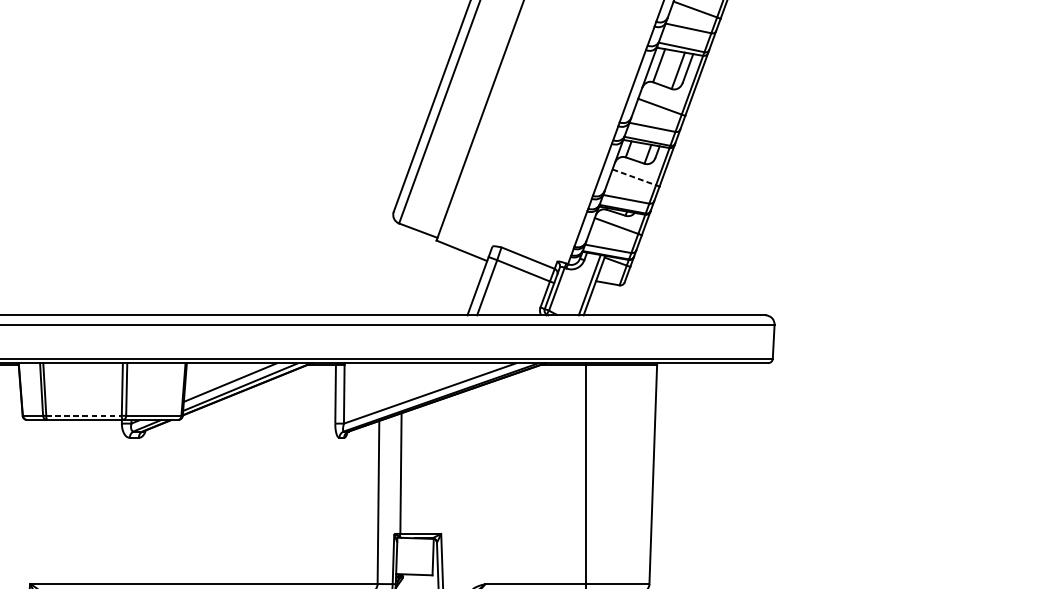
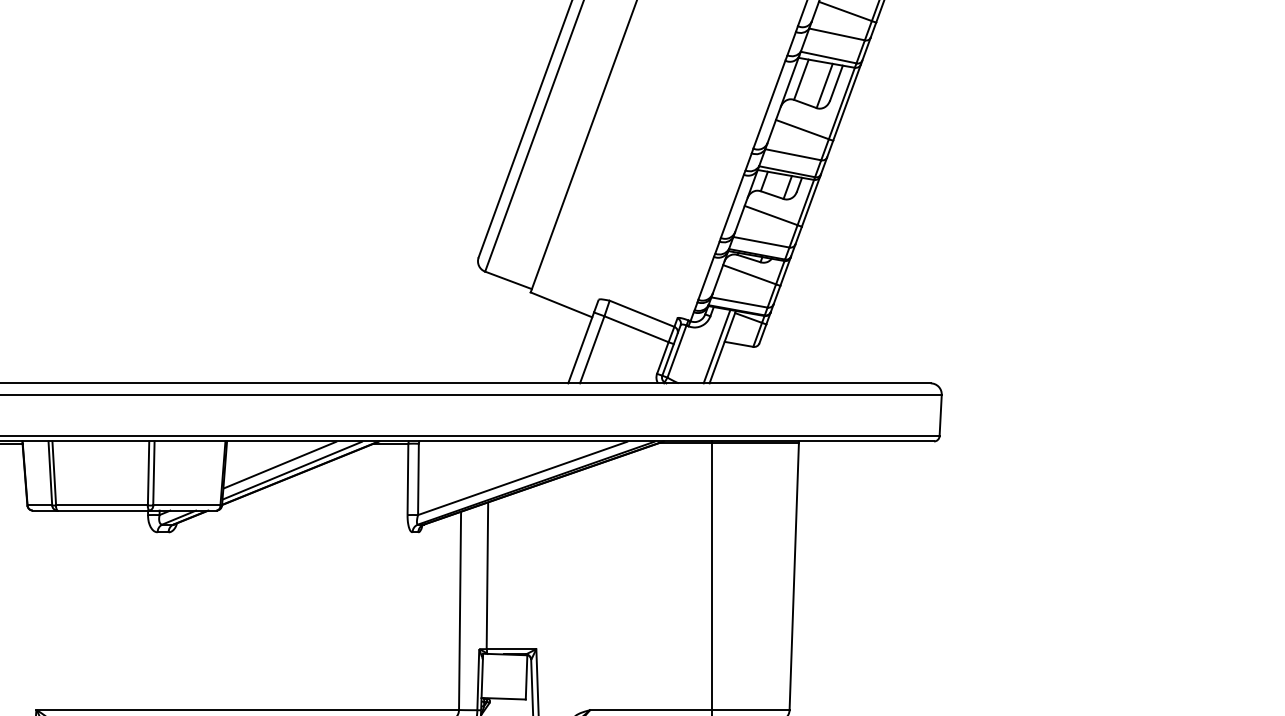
line: (634, 177) -> (771, 215), dashed -> solid
line: (84, 415) -> (102, 505), dashed -> solid

